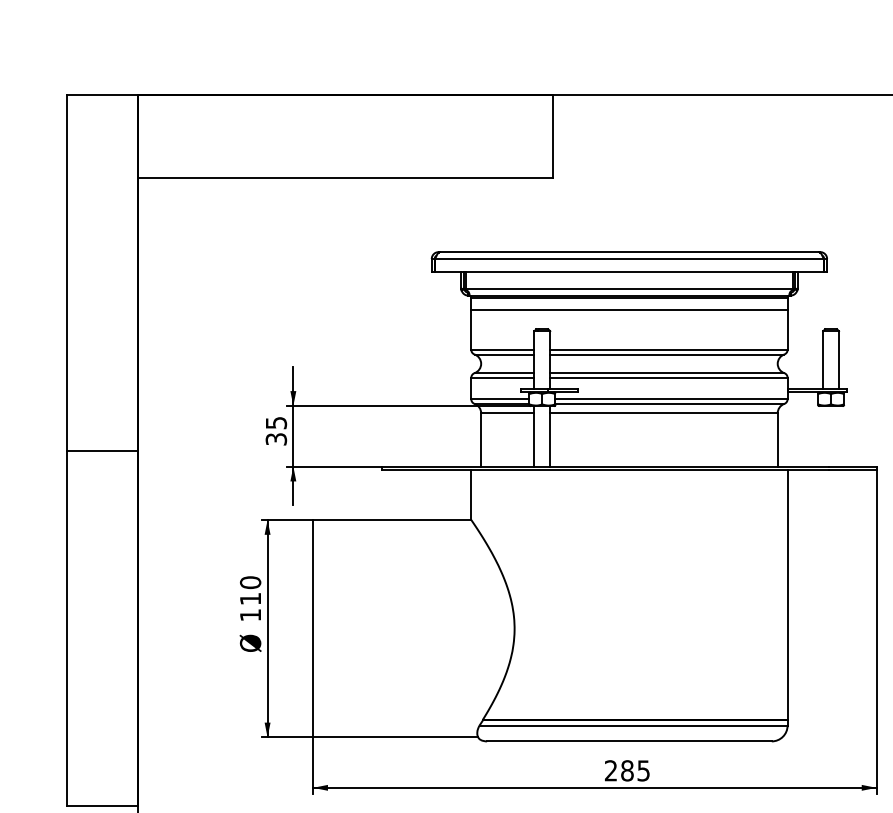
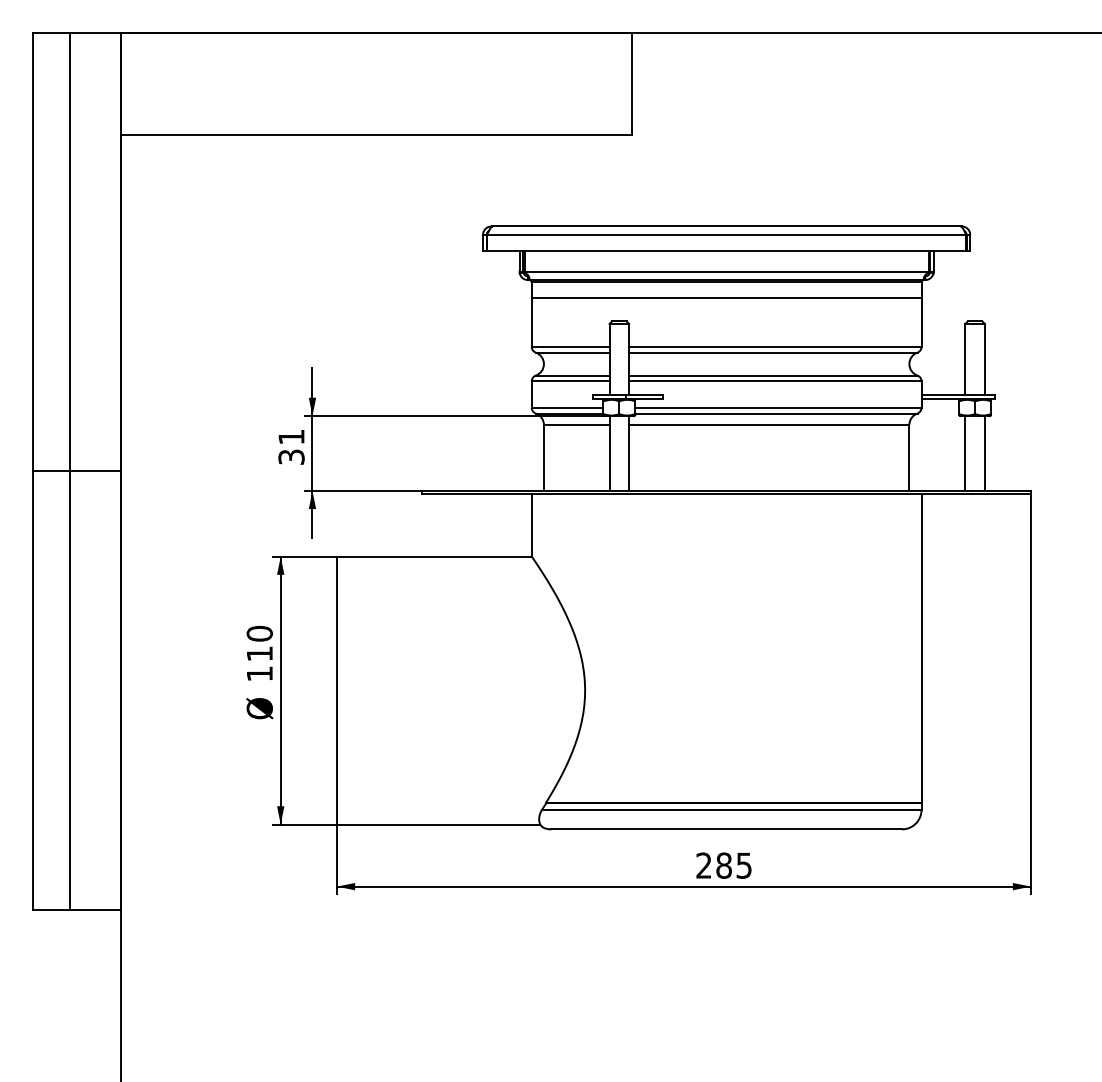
text: (276, 422) -> (291, 436), 35 -> 31
line: (823, 435) -> (965, 452), added
line: (838, 435) -> (984, 452), added
line: (96, 450) -> (69, 470), added

